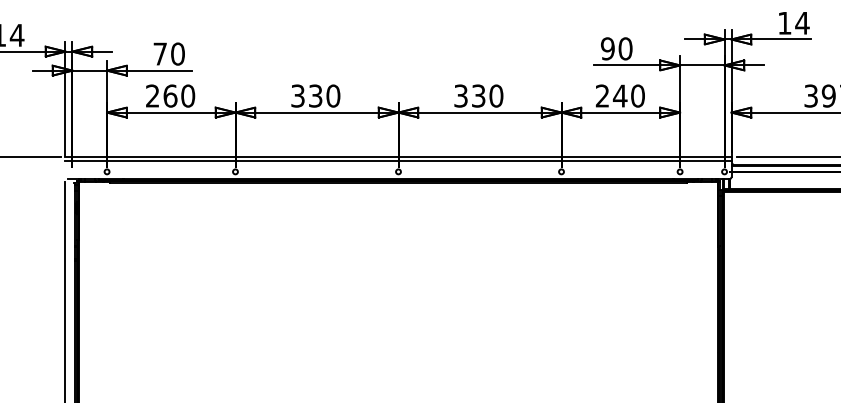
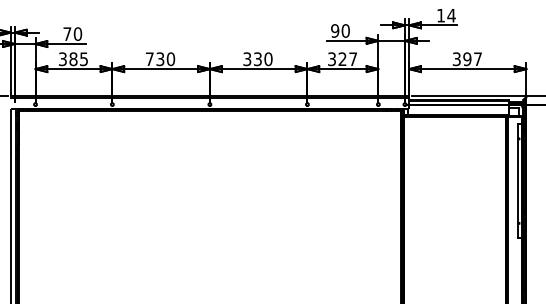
text: (170, 96) -> (73, 59), 260 -> 385
text: (297, 96) -> (149, 59), 330 -> 730
text: (620, 96) -> (342, 59), 240 -> 327

